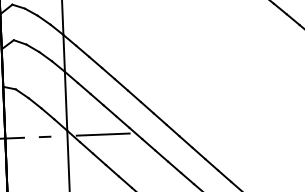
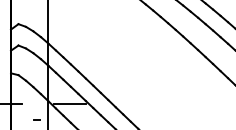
line: (44, 135) -> (36, 119), moved

